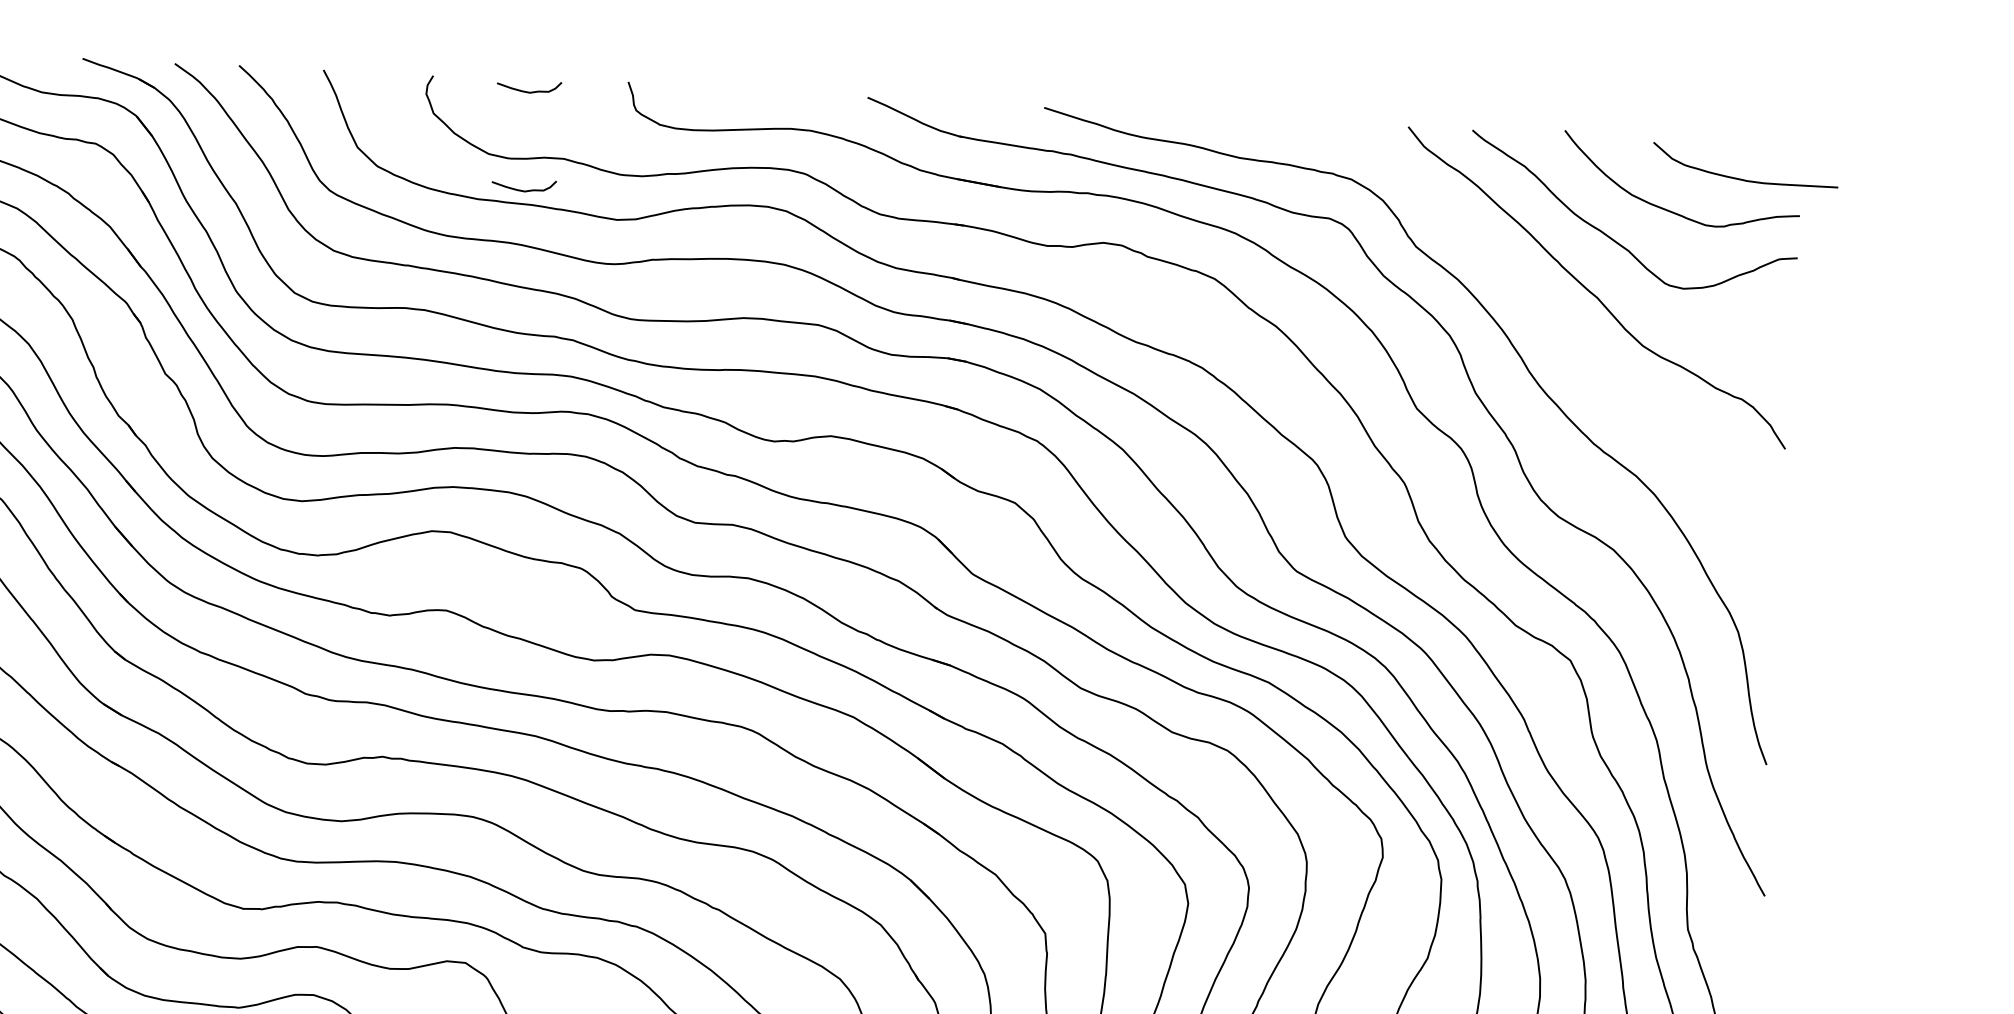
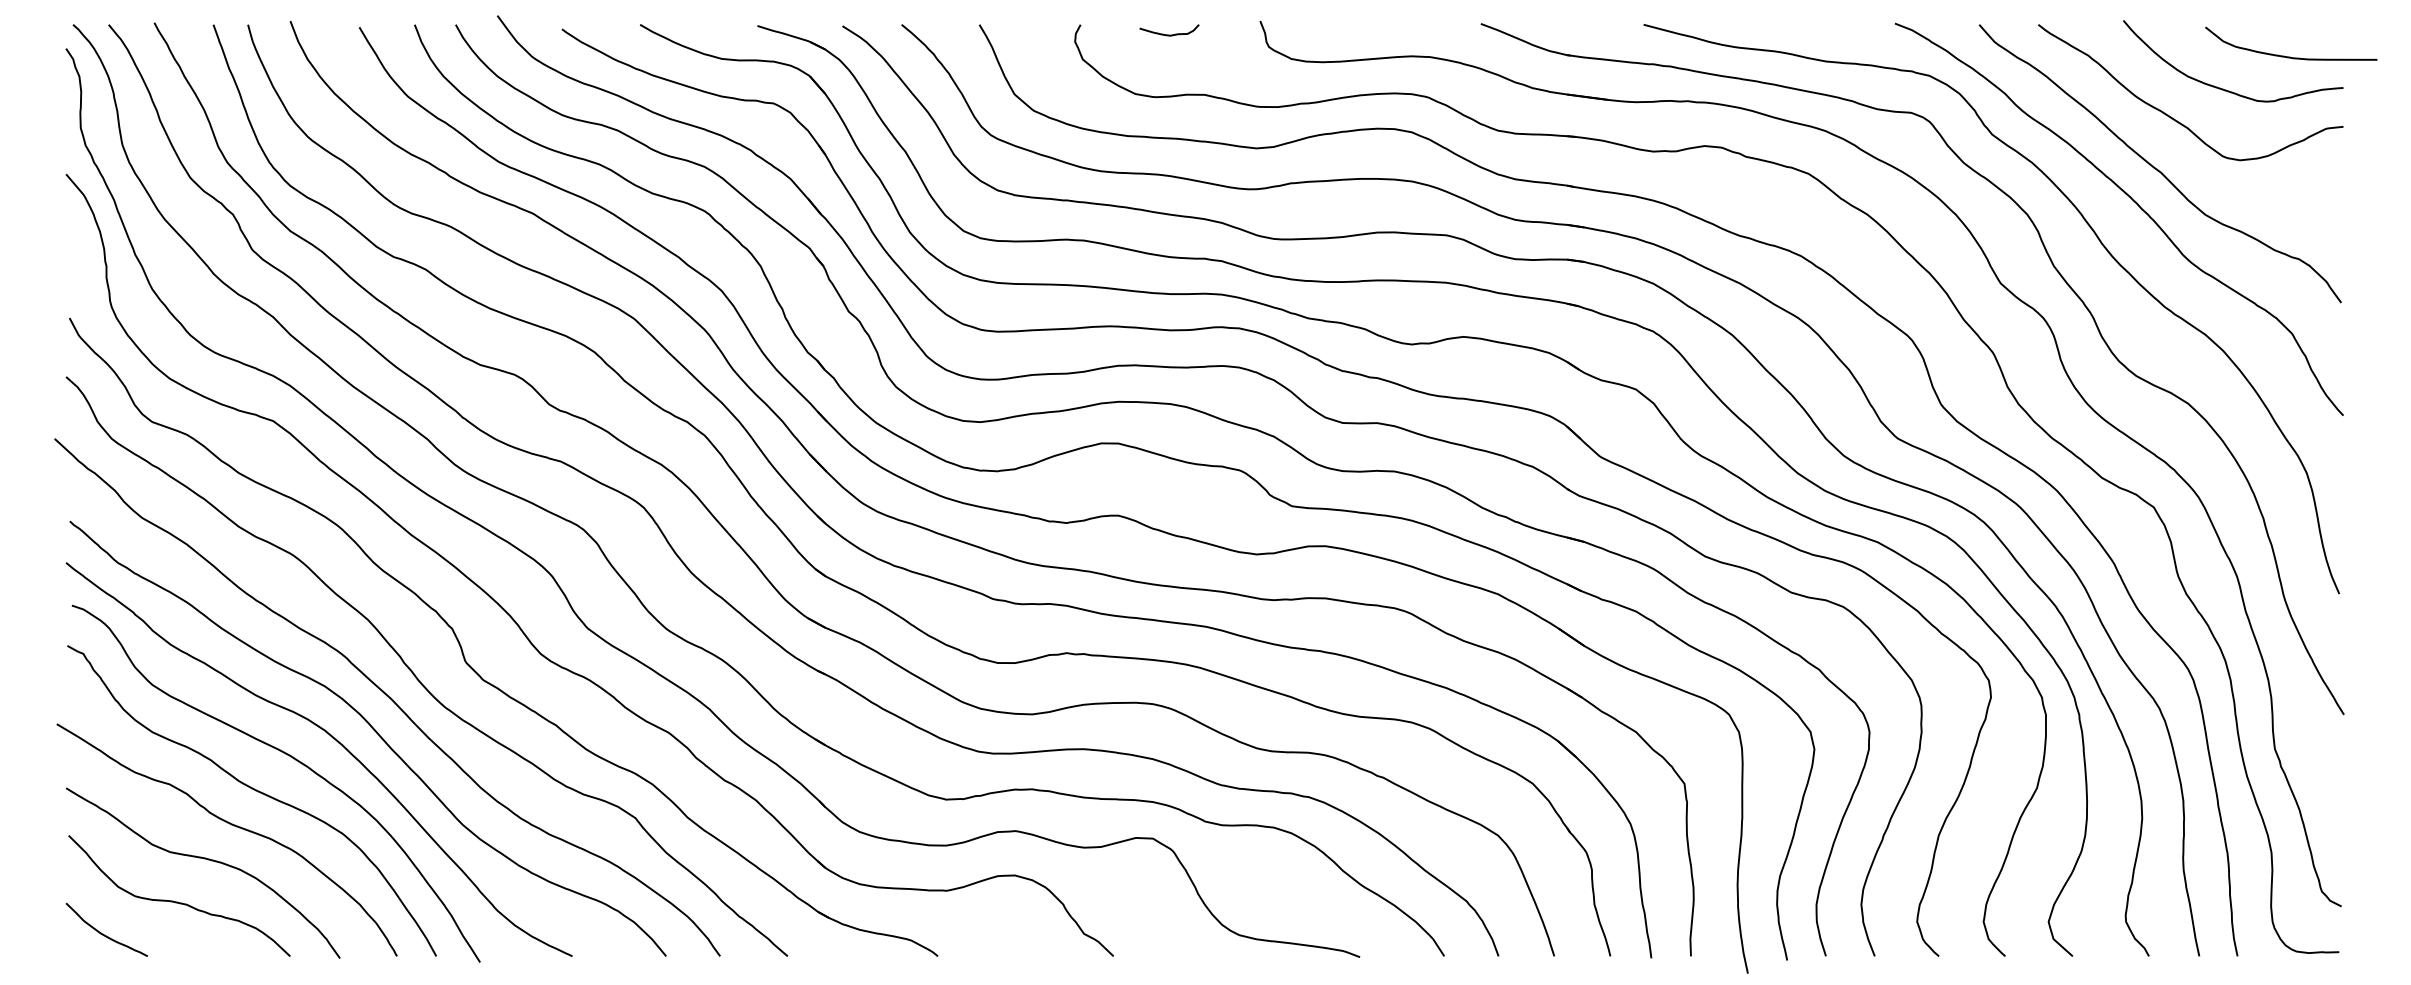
curve: (523, 190) -> (1169, 125), removed
curve: (1566, 328) -> (2134, 202), added

